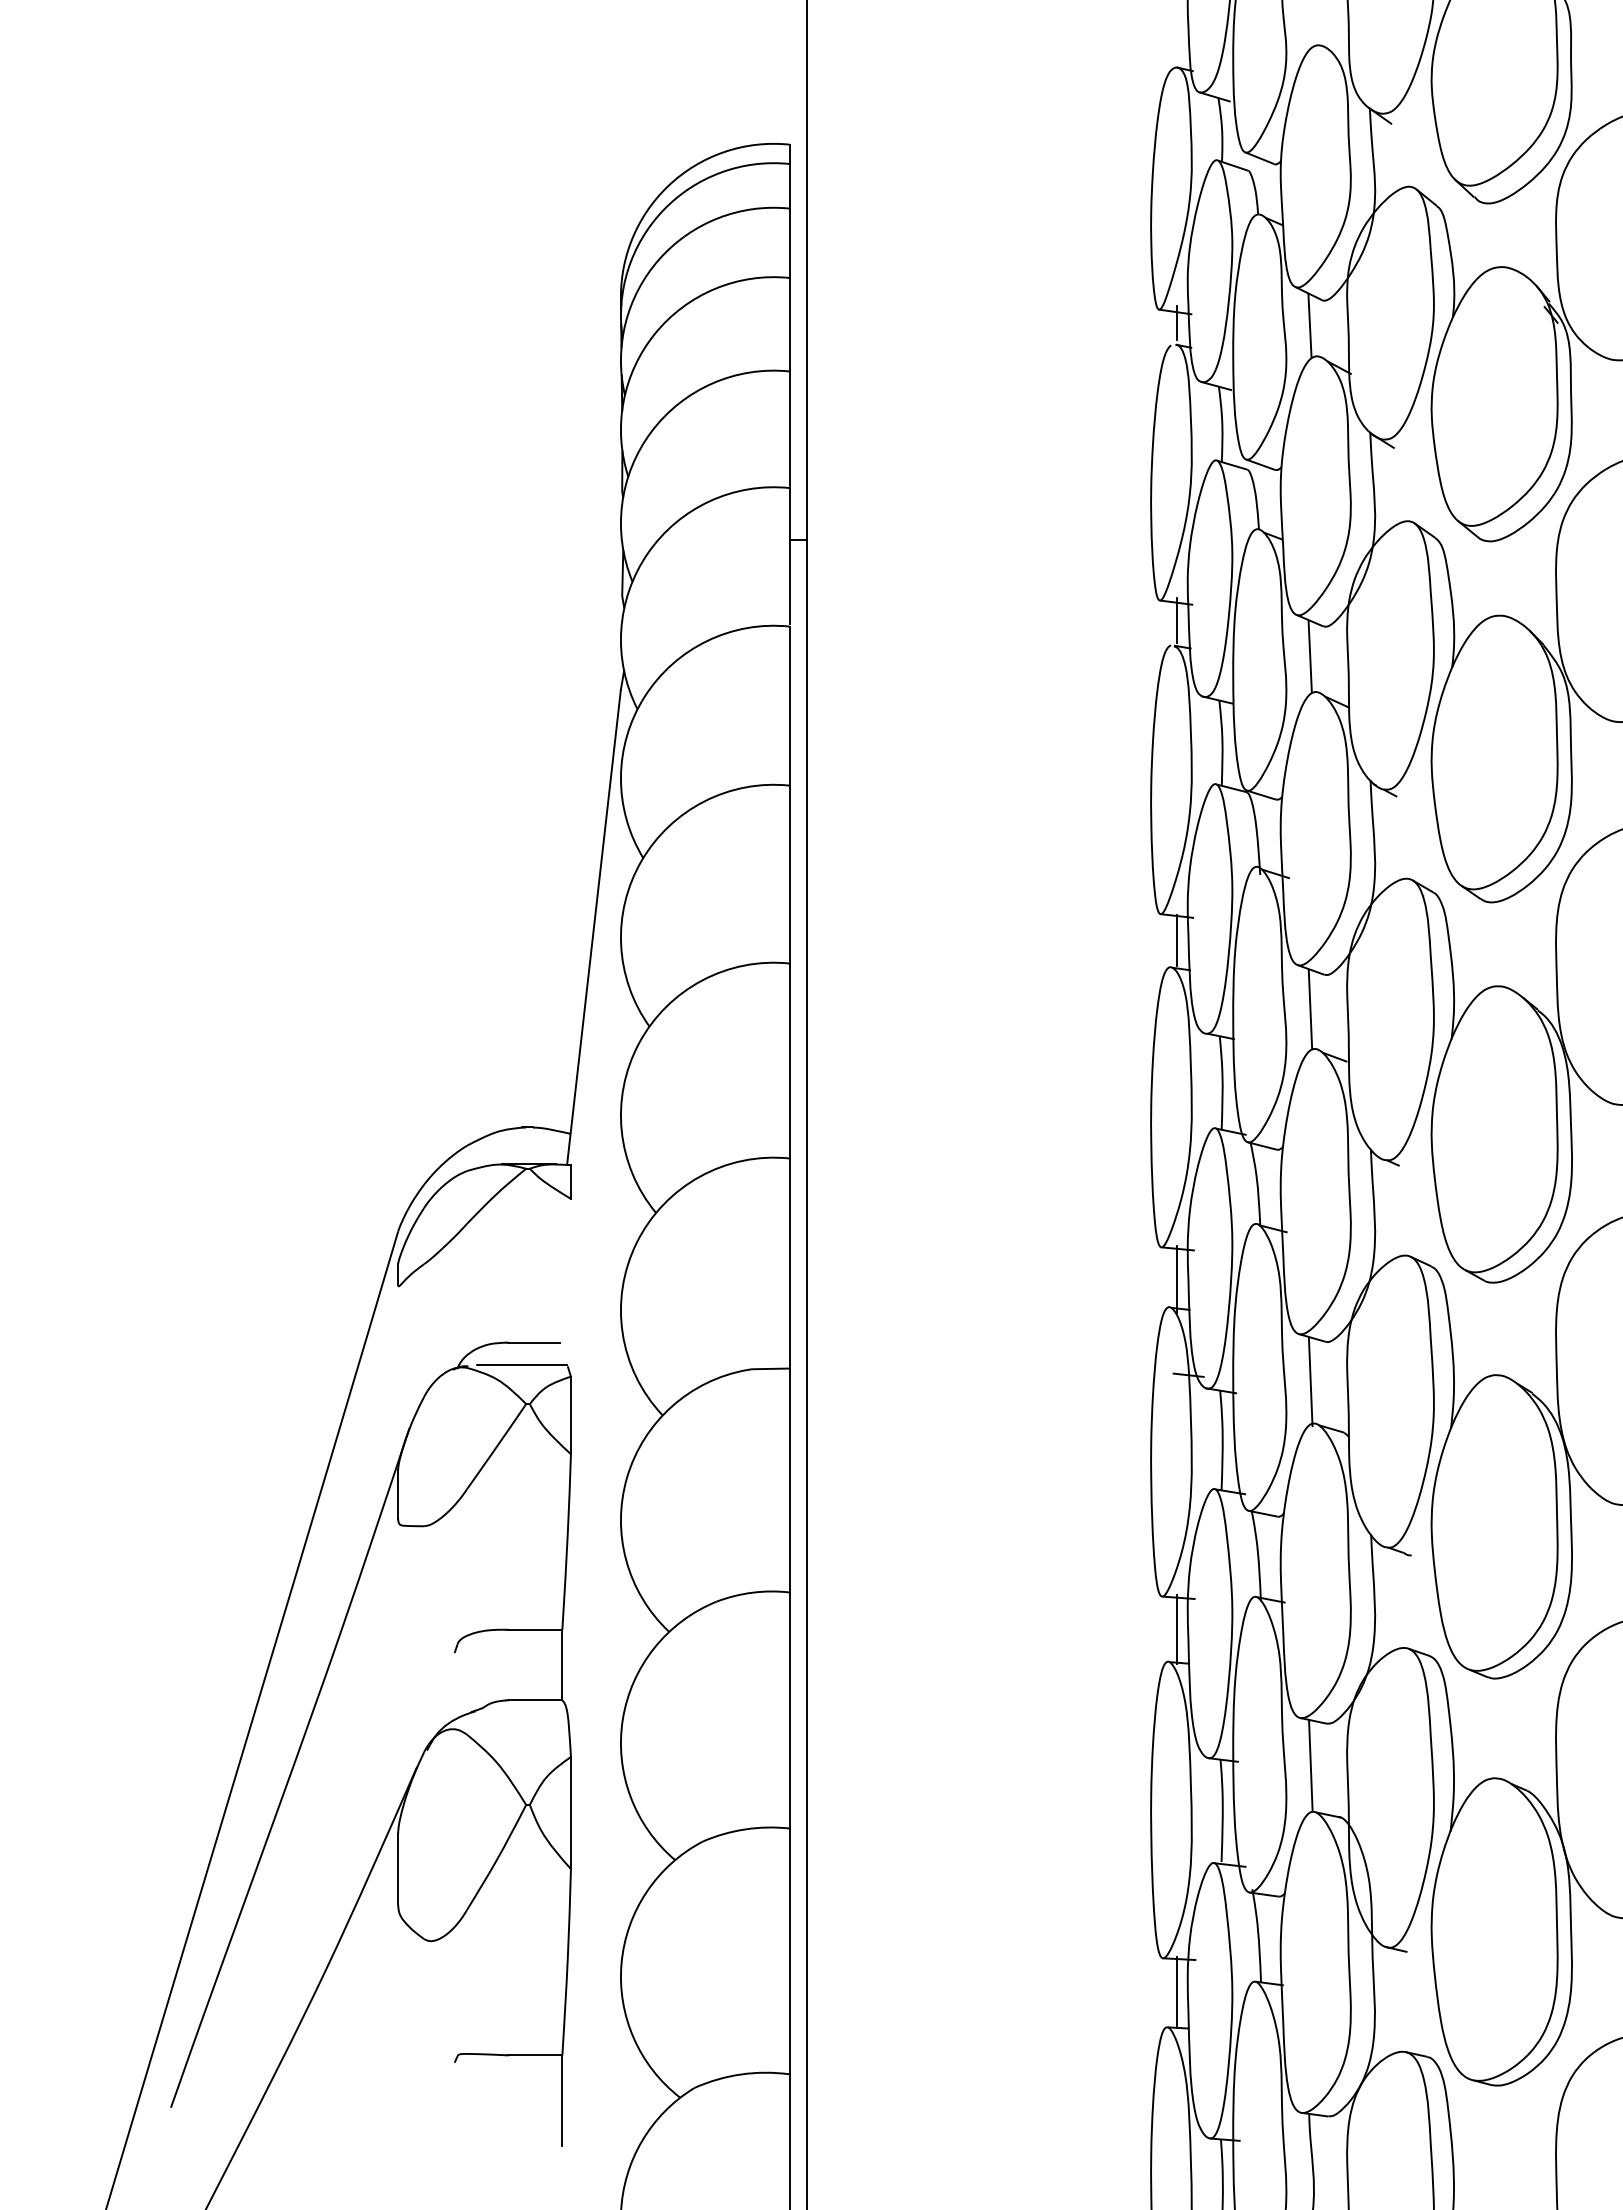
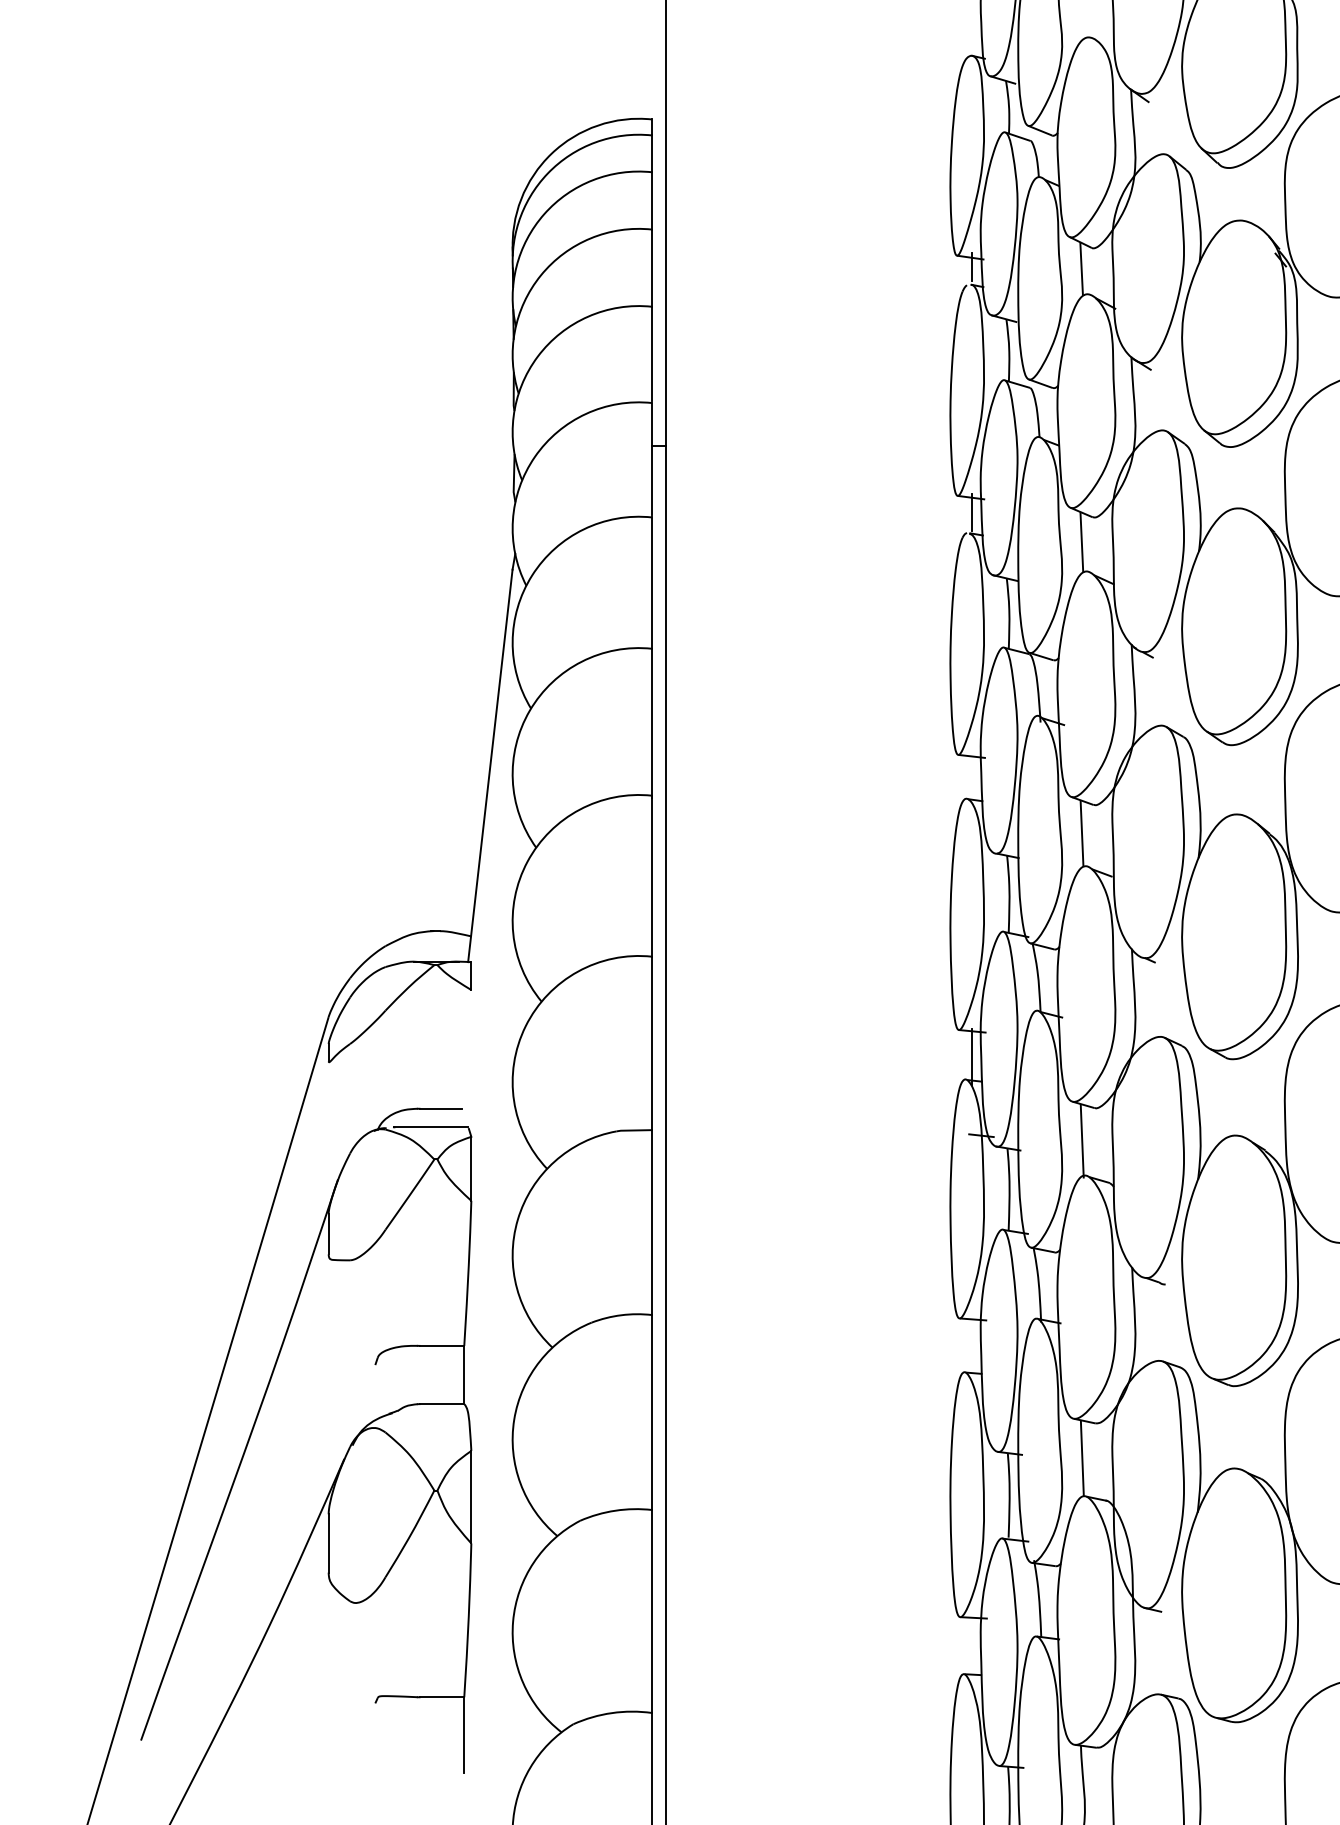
line: (1177, 940) -> (972, 776), removed
line: (1177, 1628) -> (972, 1344), removed
line: (1177, 1992) -> (972, 1645), removed

